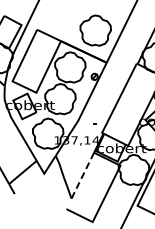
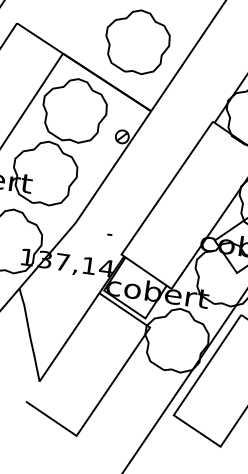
line: (82, 175) -> (68, 336), dashed -> solid

